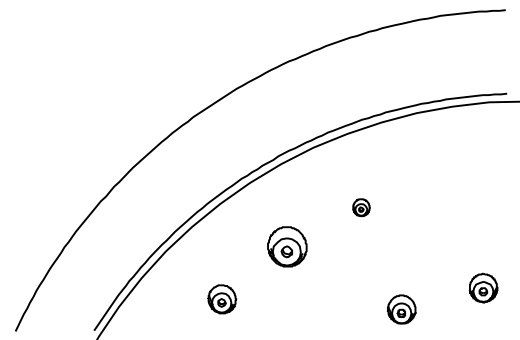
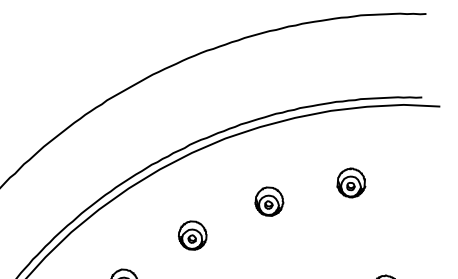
part: (442, 183) -> (351, 182), added
part: (361, 207) -> (269, 201), size x1.67
part: (286, 246) -> (191, 235), size x0.71

